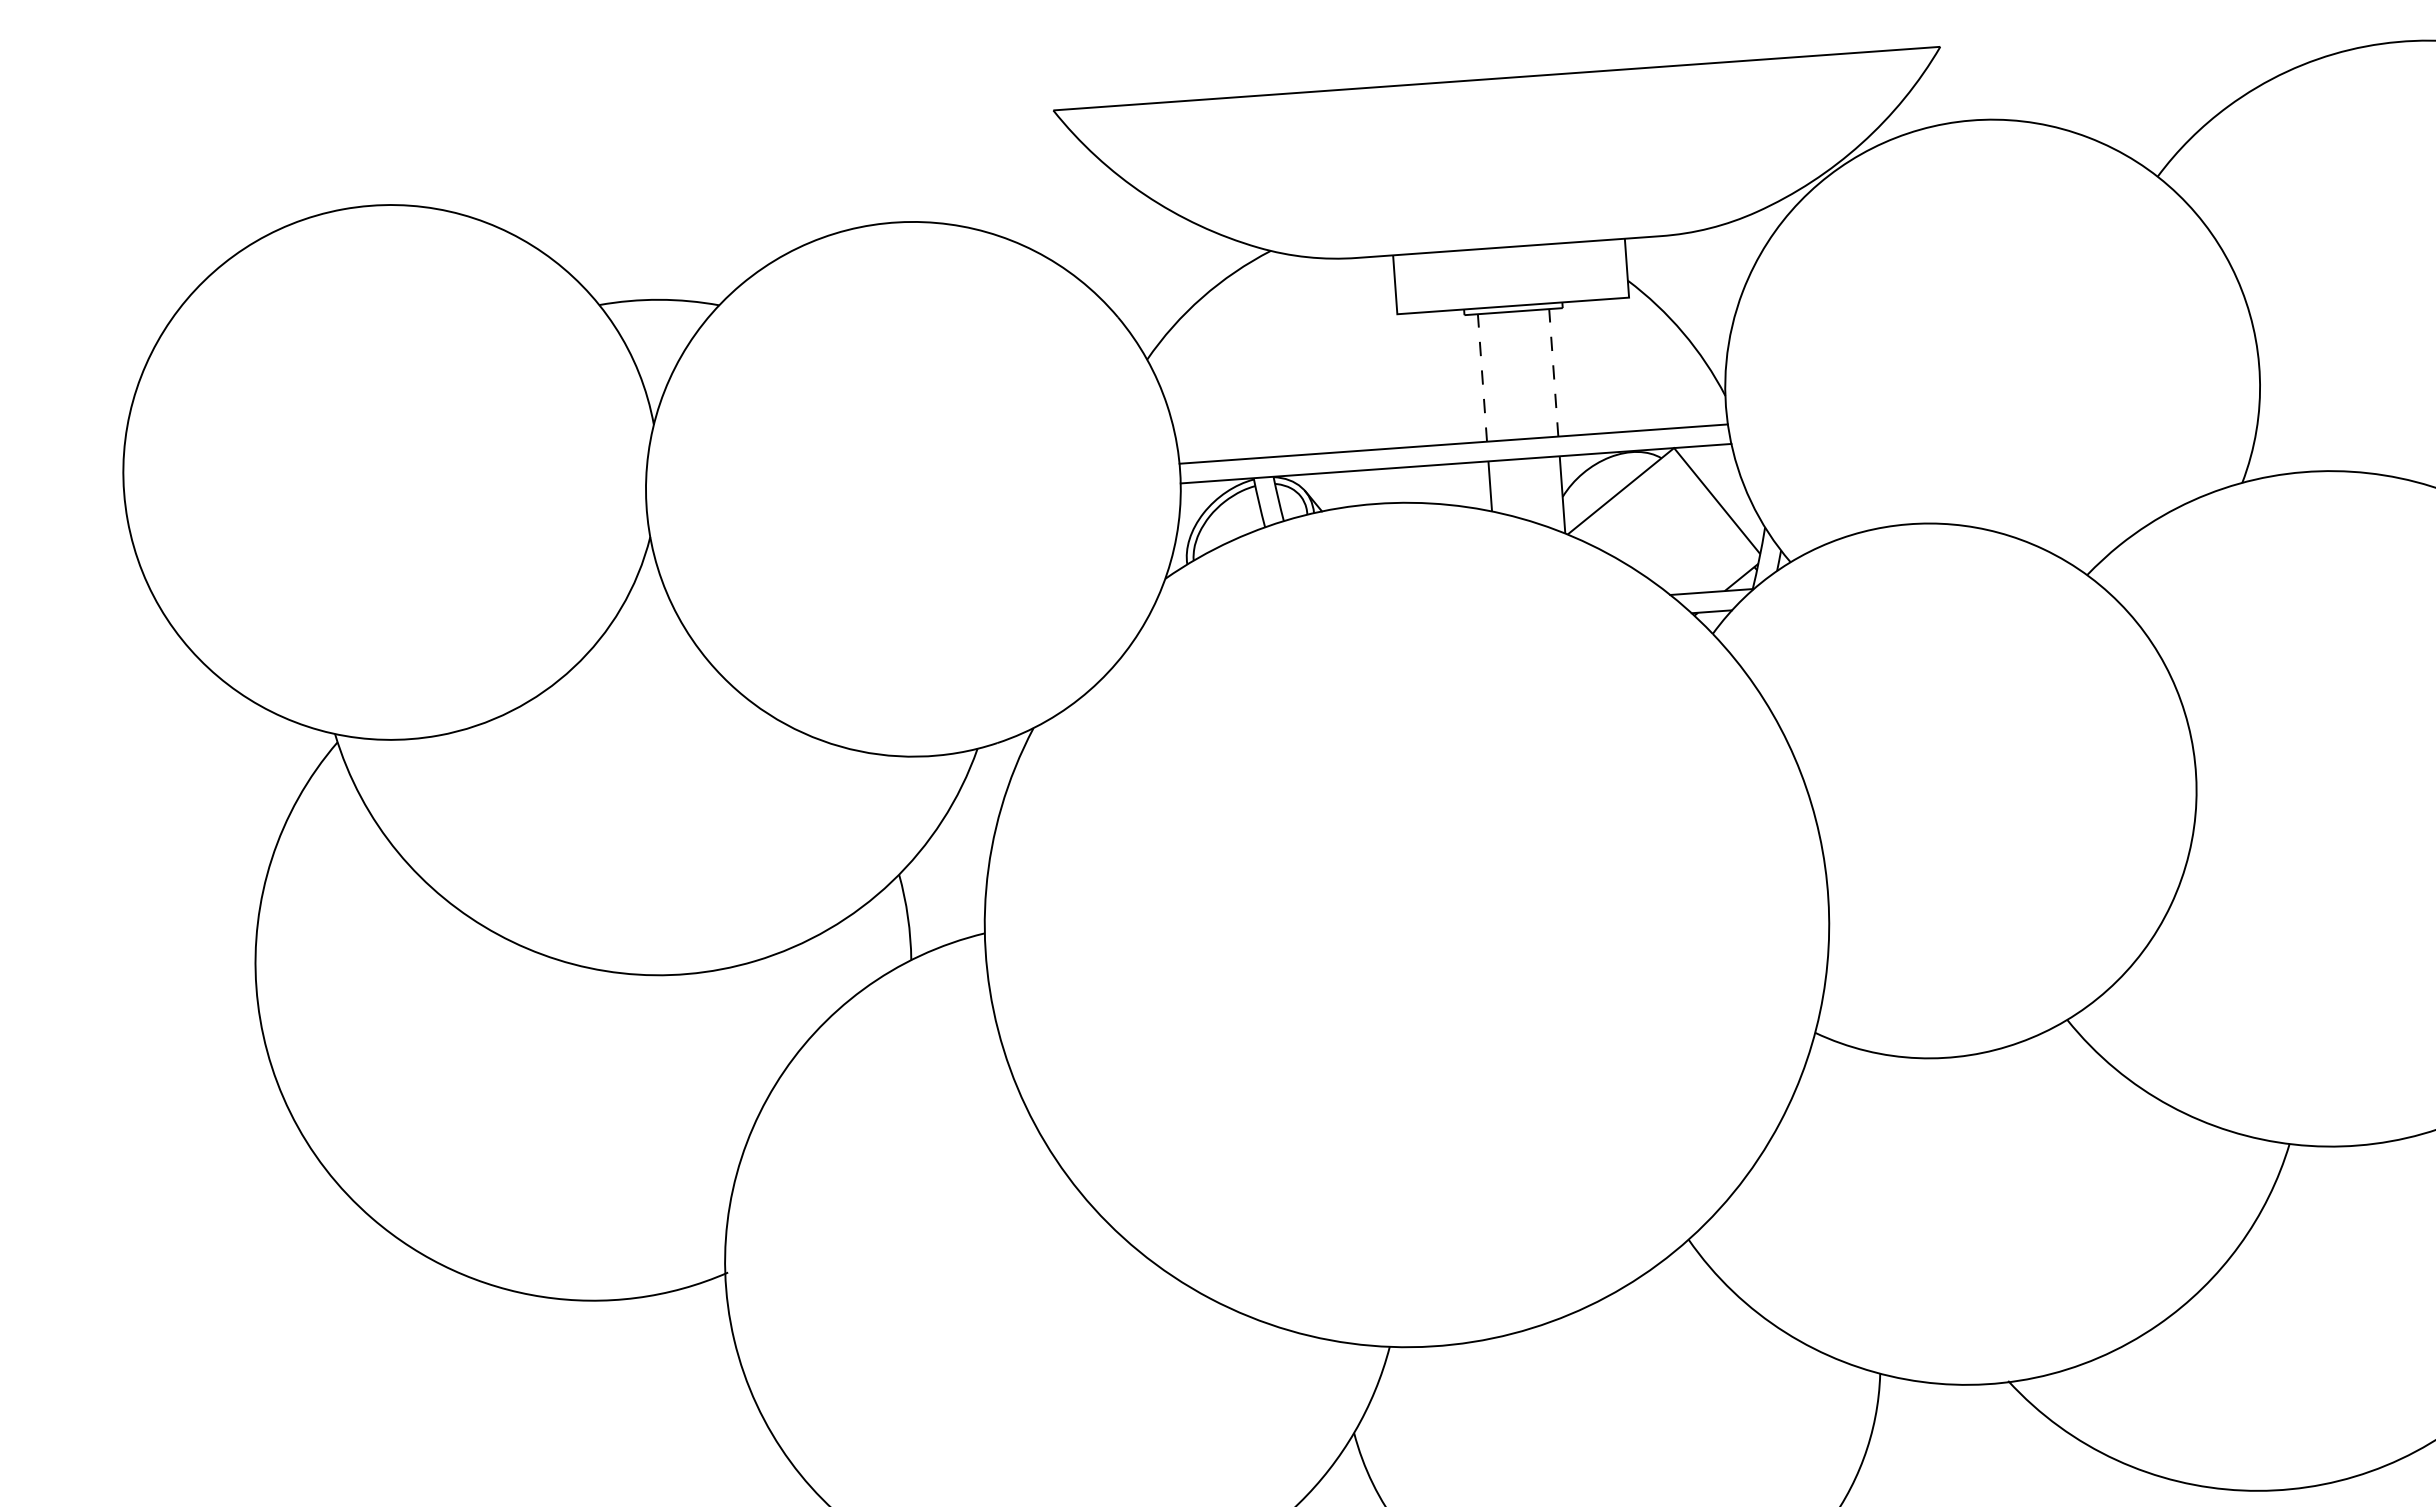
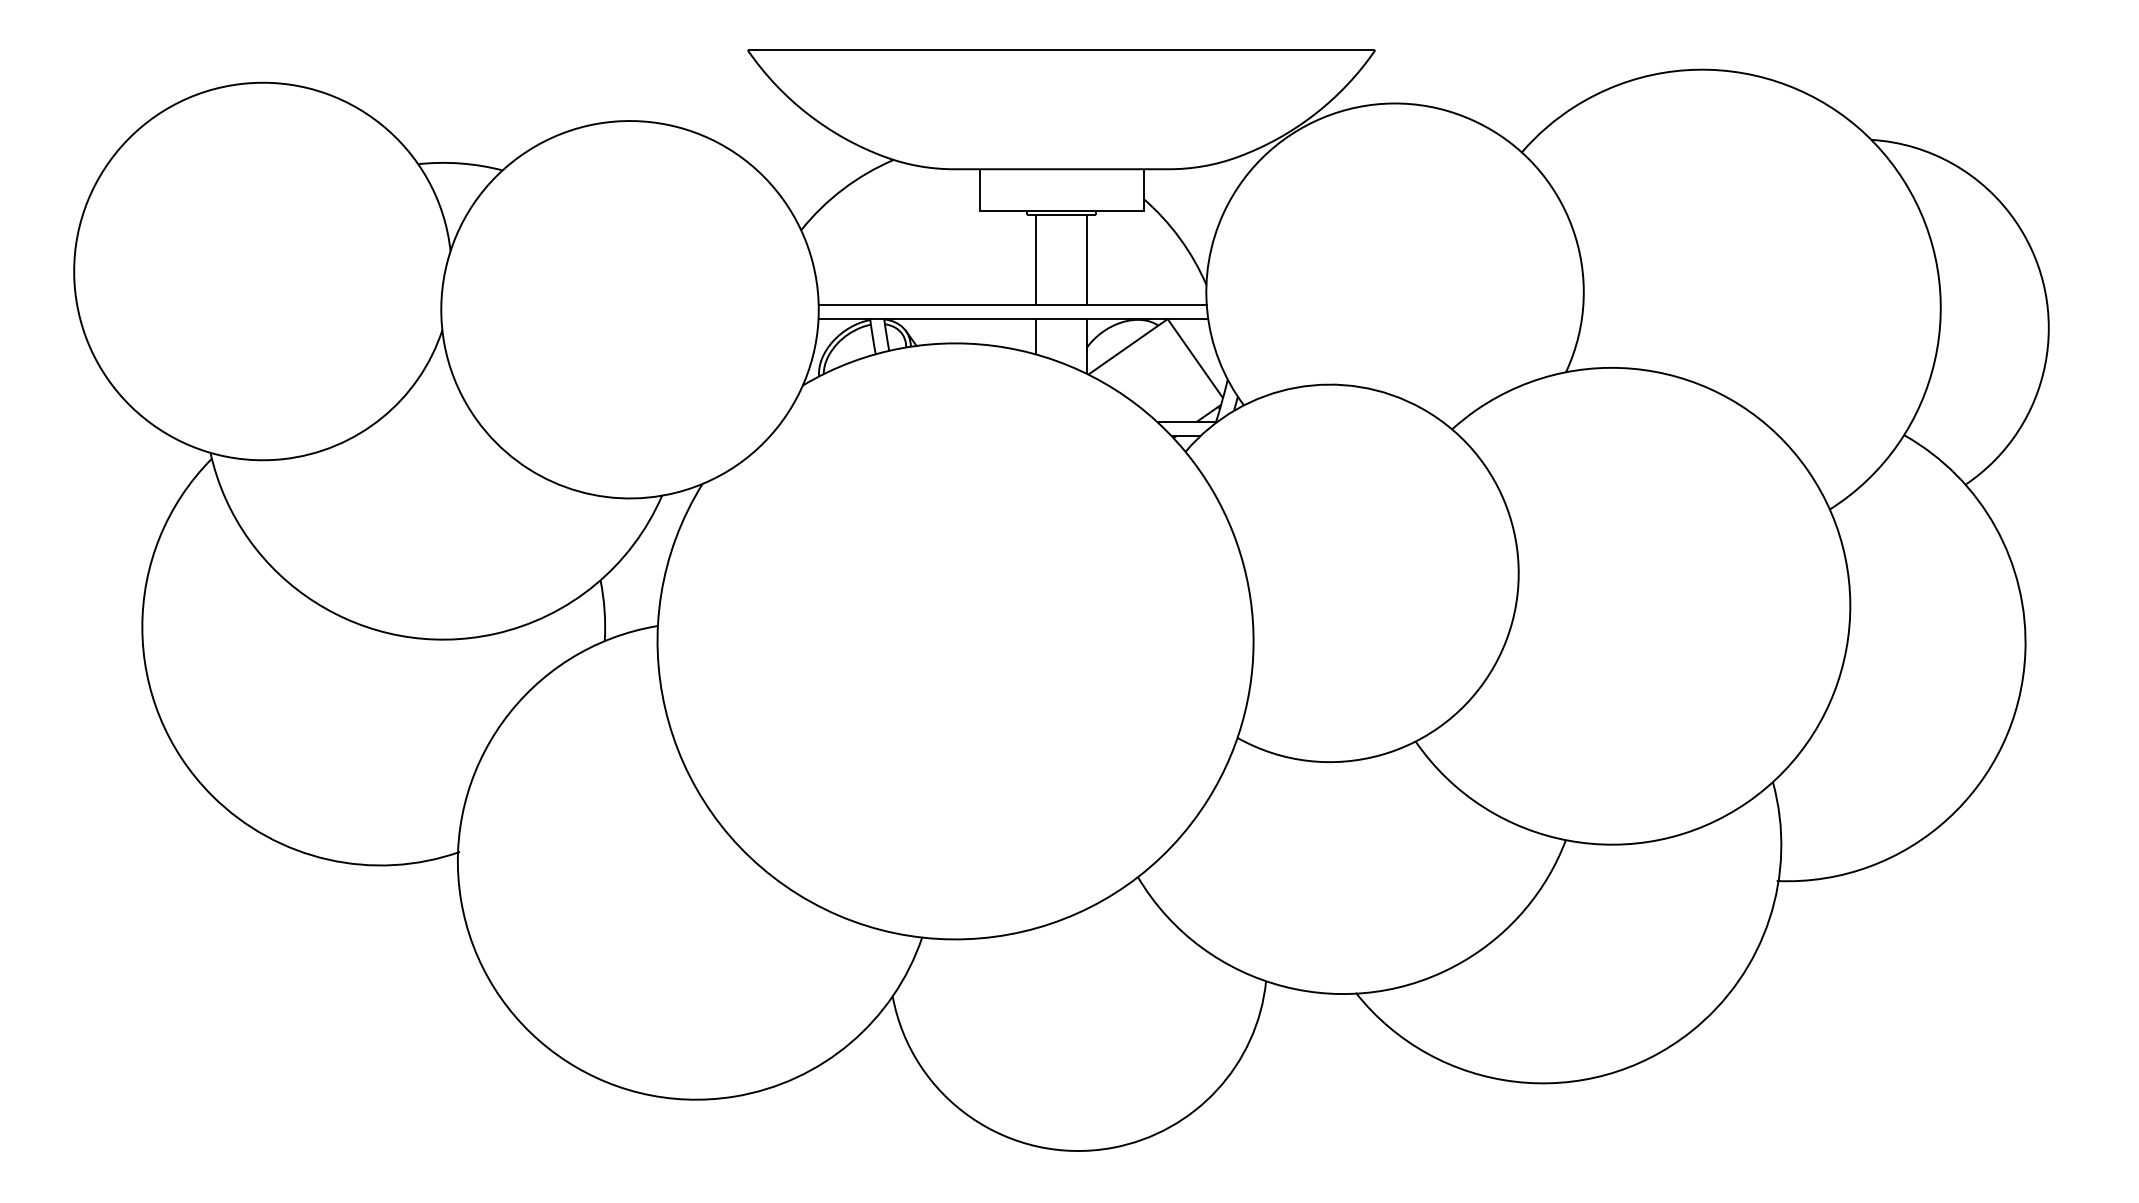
line: (1553, 372) -> (1086, 259), dashed -> solid
line: (1482, 377) -> (1036, 259), dashed -> solid

